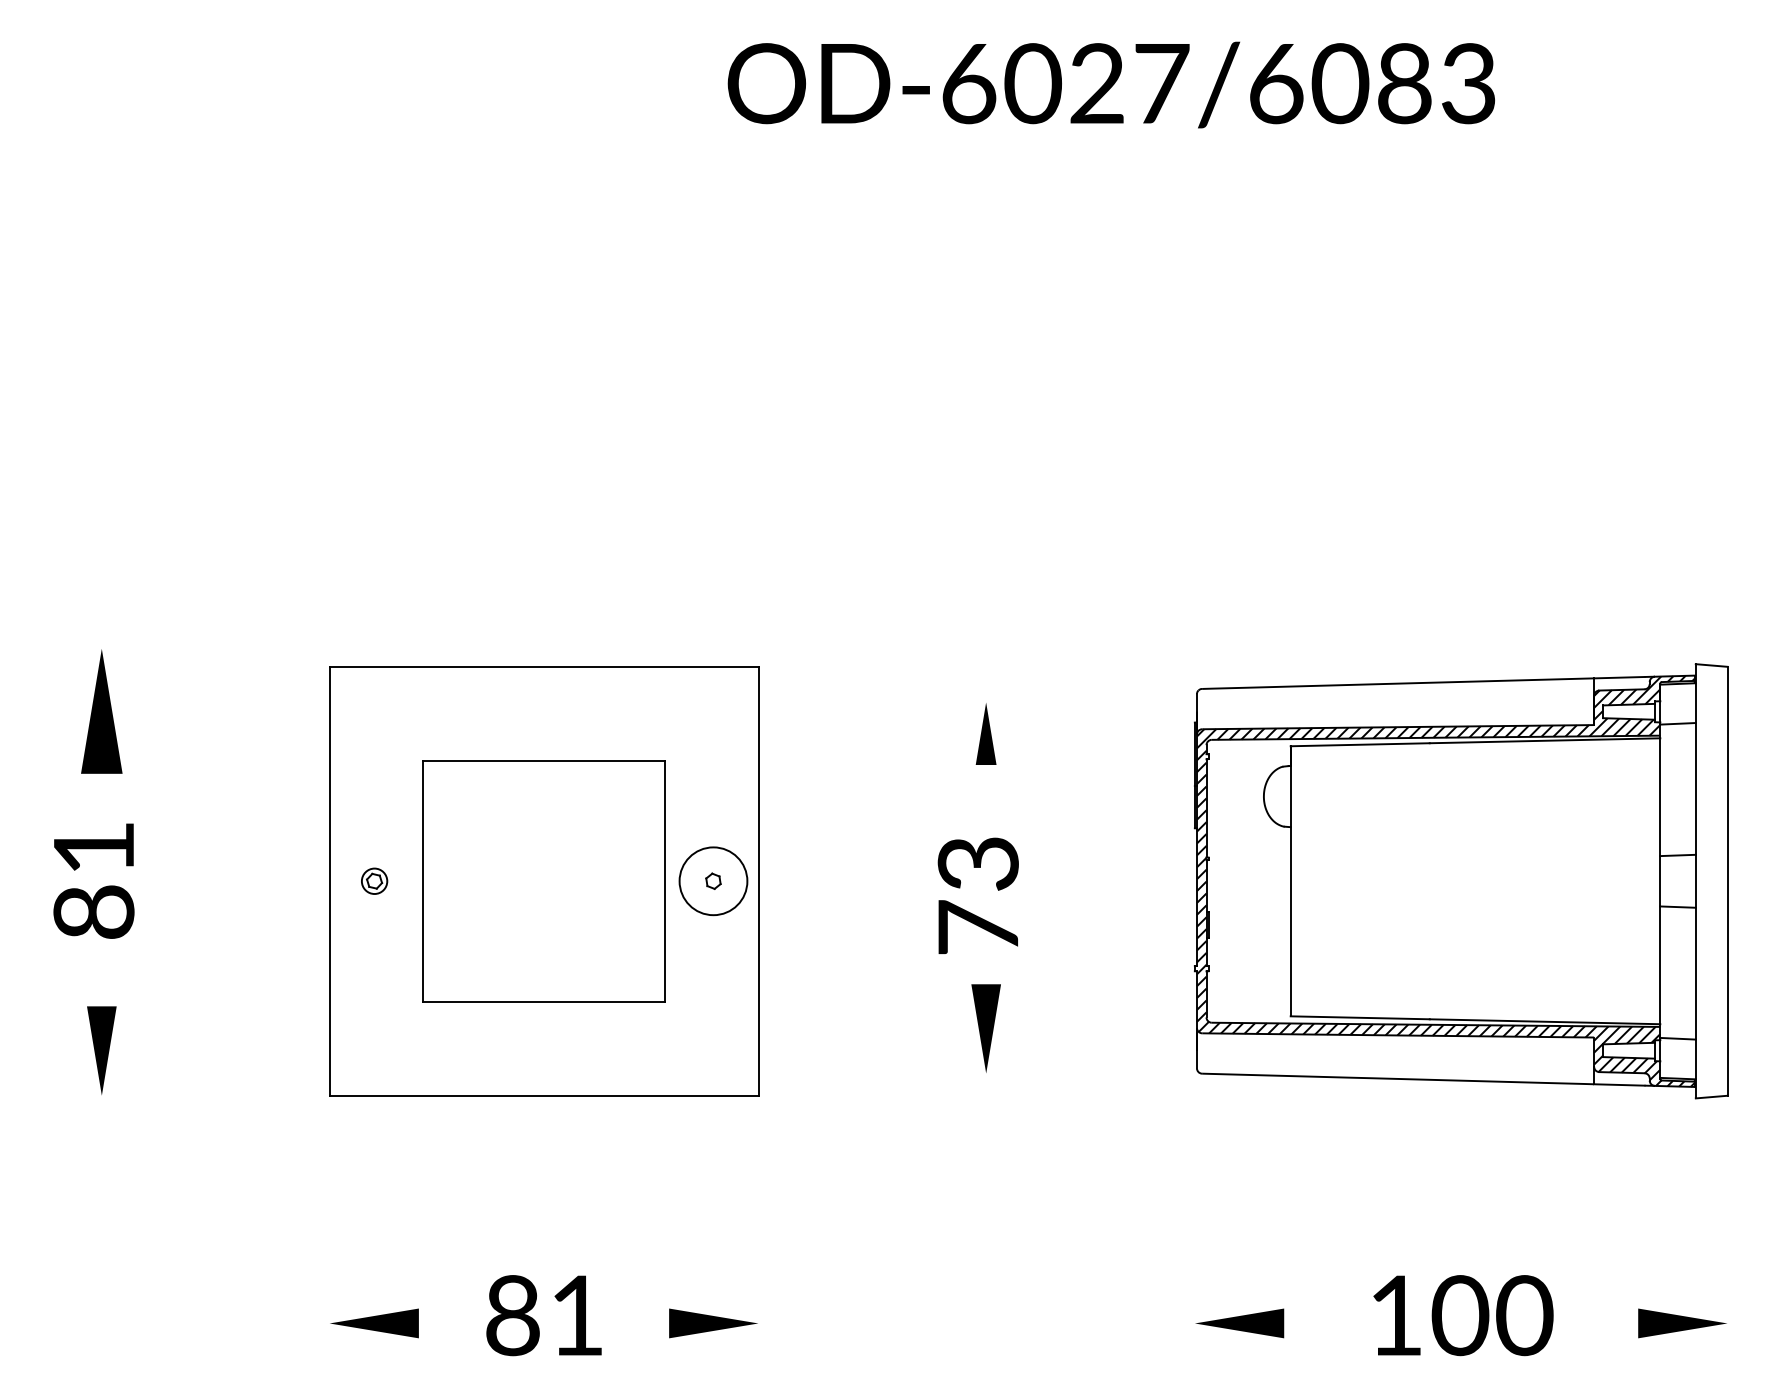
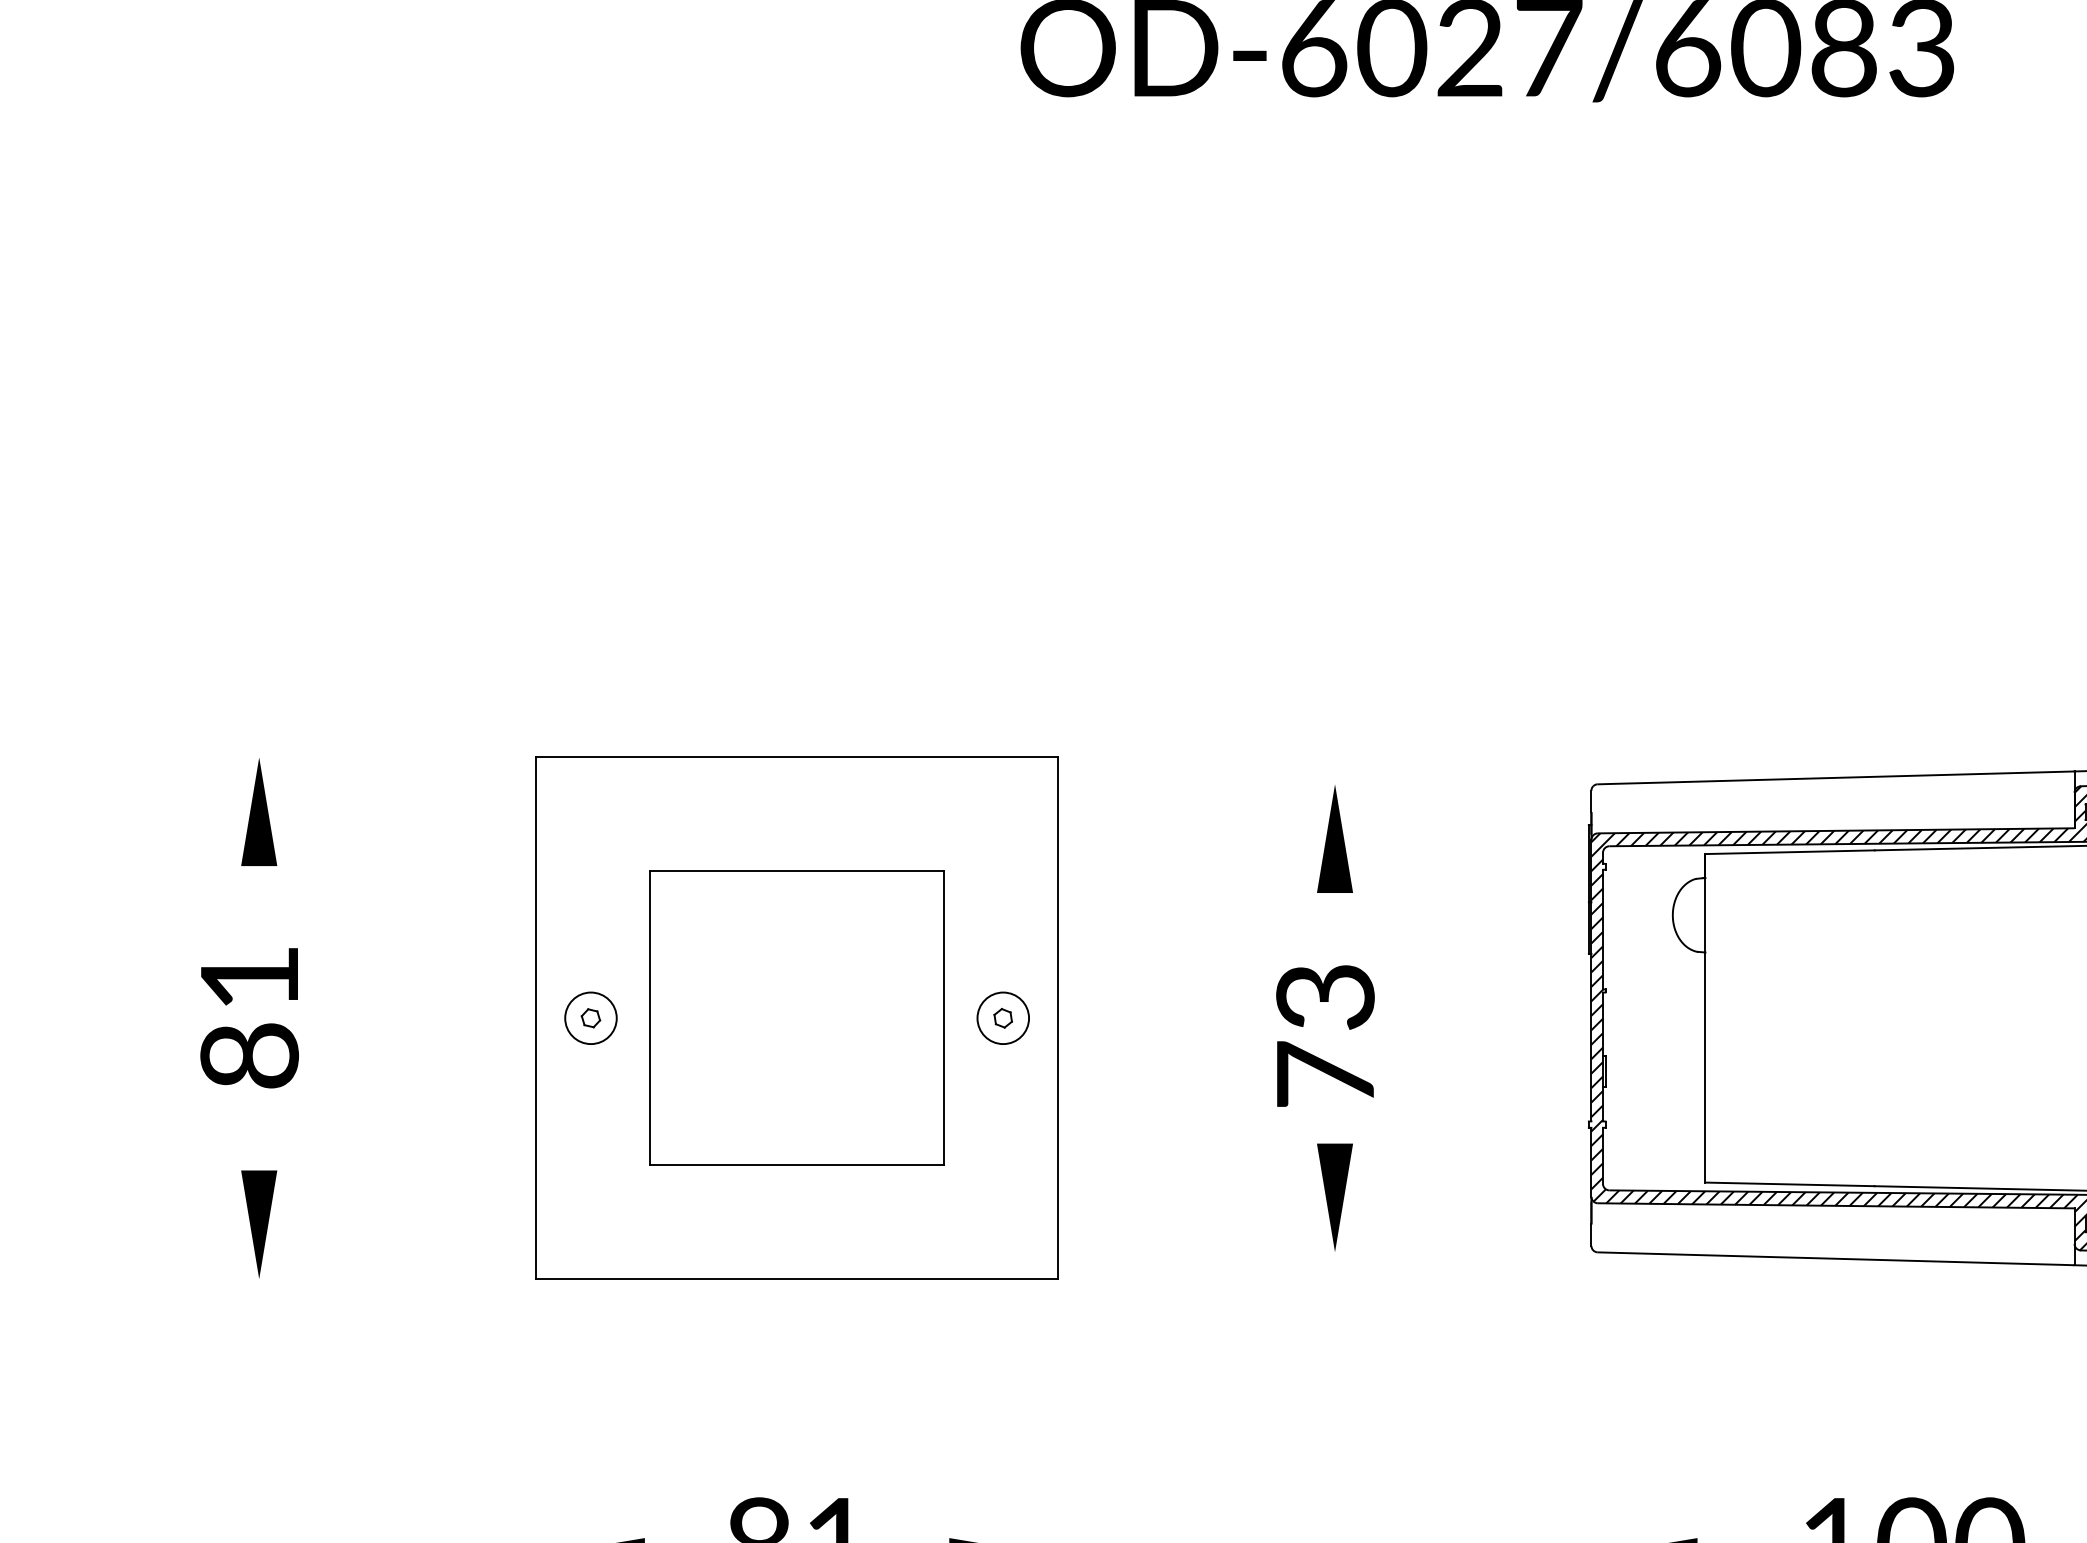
part: (101, 711) -> (258, 811), size x0.71
part: (985, 733) -> (1334, 838), size x1.43
circle: (374, 881) -> (590, 1018), size x1.67
circle: (713, 881) -> (1003, 1018), size x0.62

